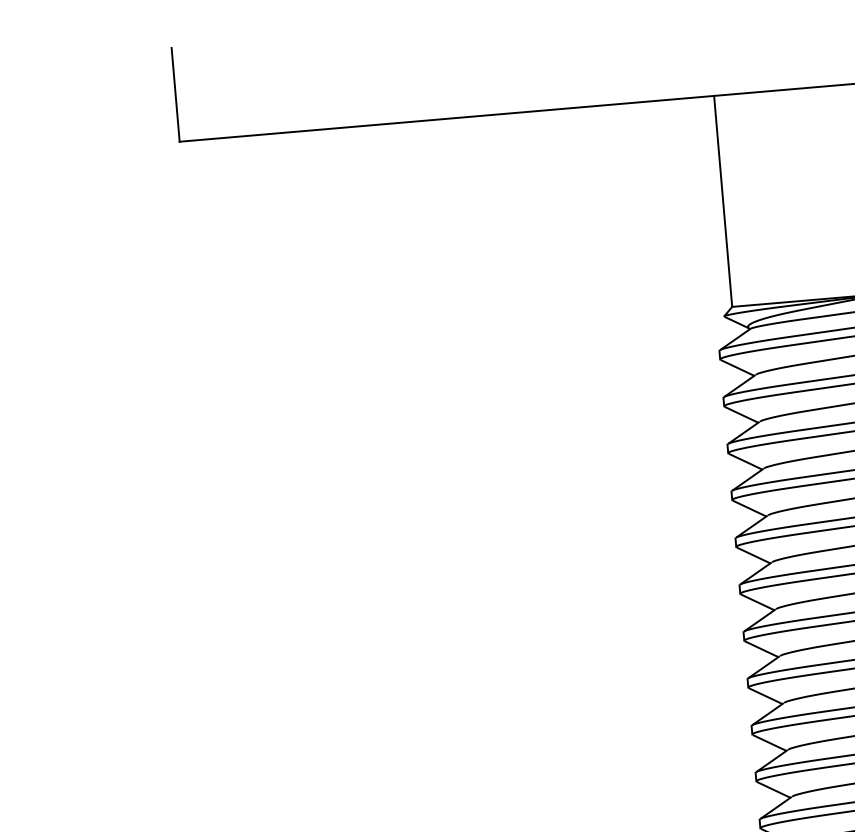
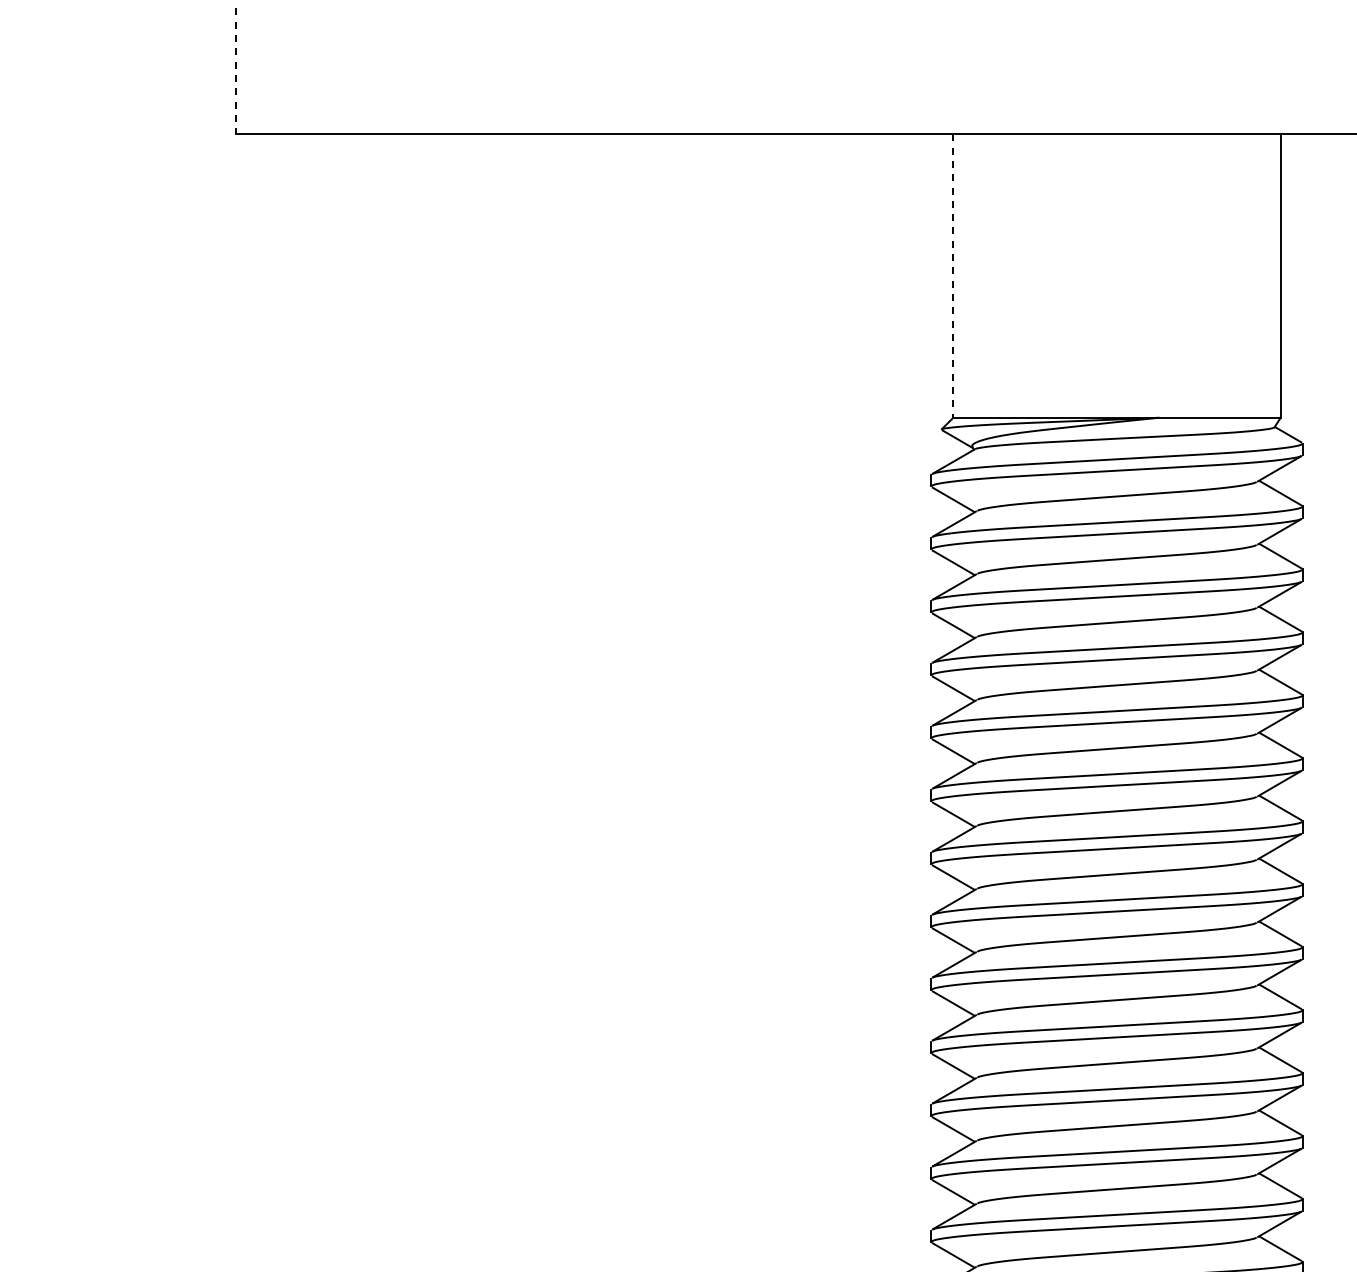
line: (175, 94) -> (235, 71), solid -> dashed
line: (723, 201) -> (953, 276), solid -> dashed

